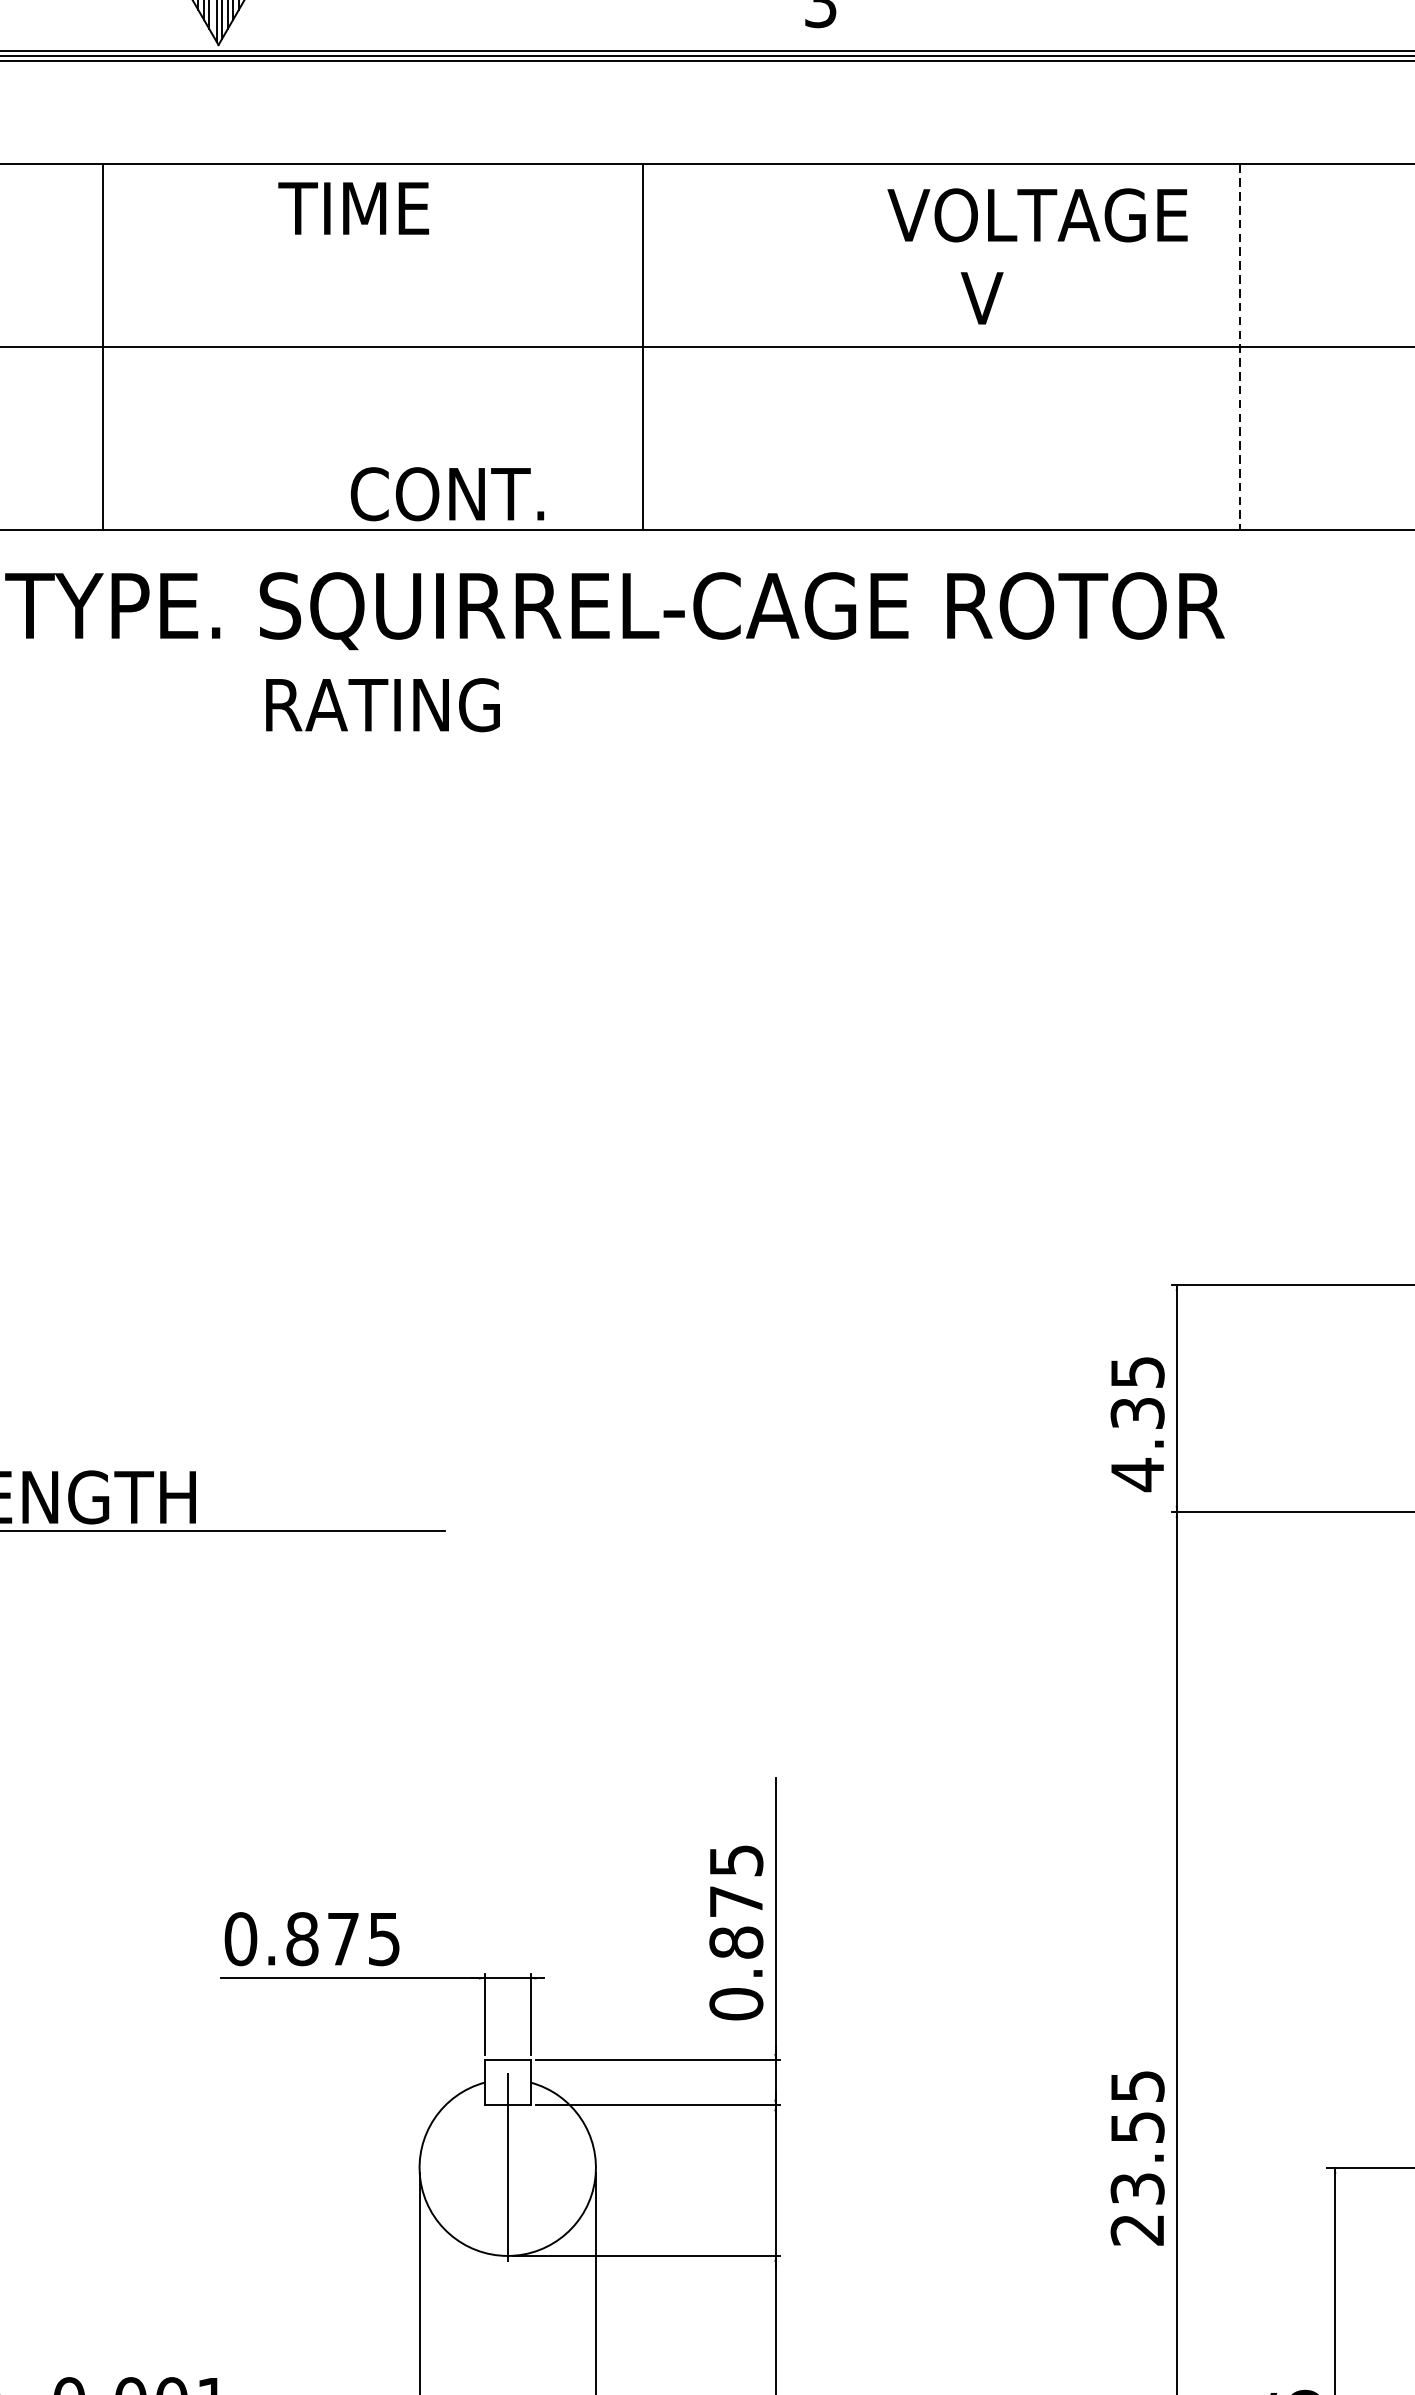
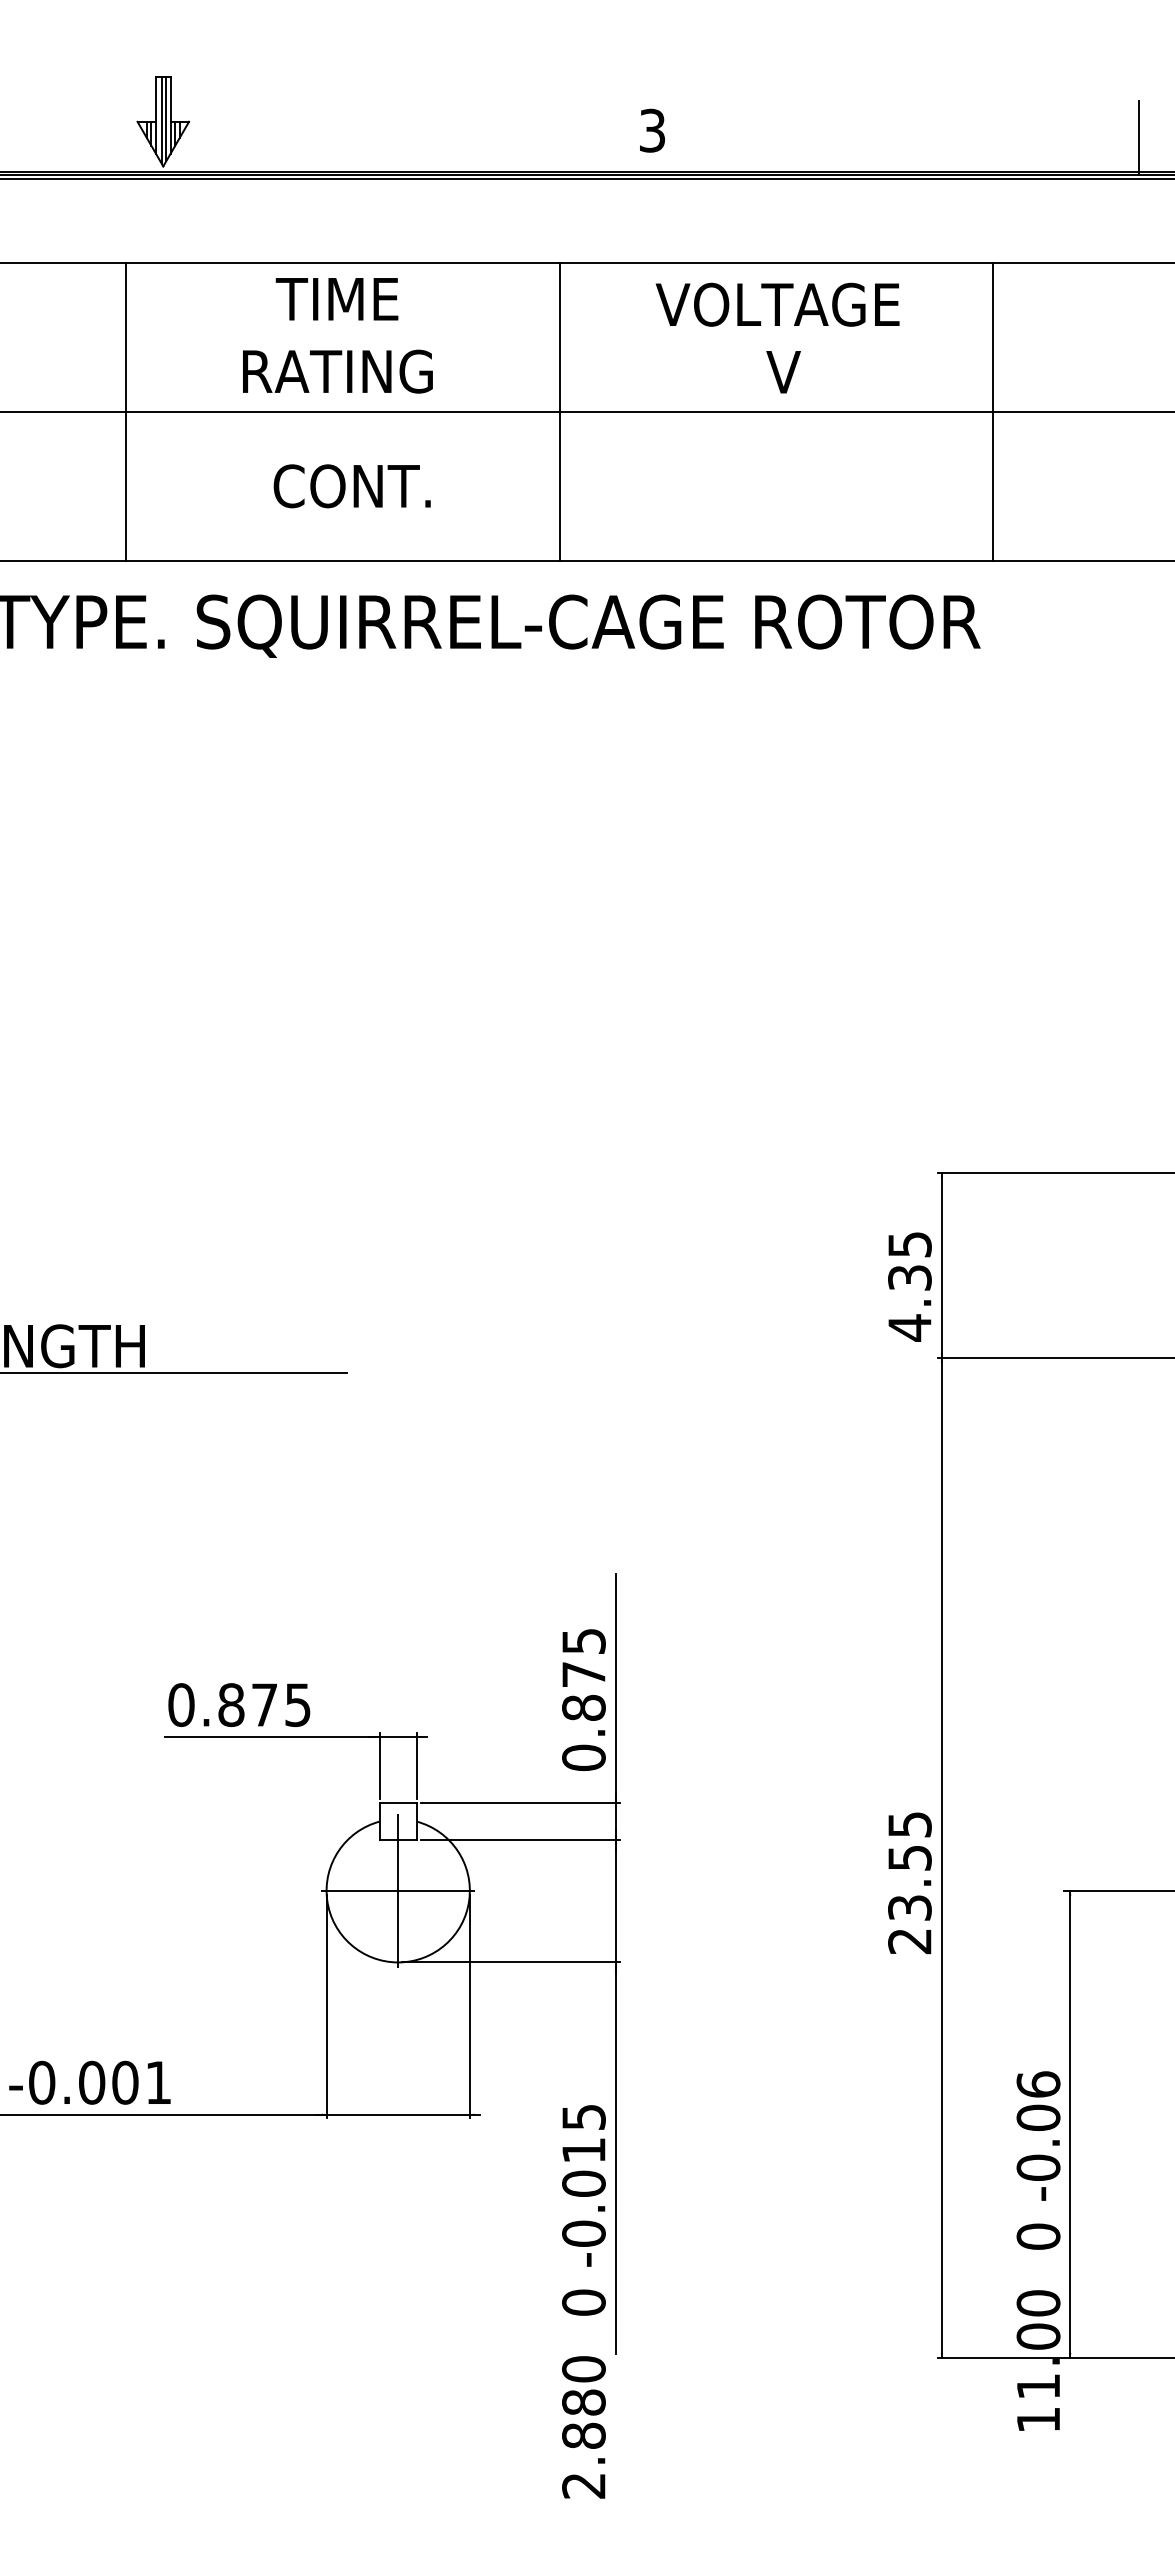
text: (352, 208) -> (336, 299), moved
text: (1037, 215) -> (777, 304), moved
line: (103, 346) -> (126, 411), moved
line: (642, 346) -> (559, 411), moved
line: (1240, 346) -> (993, 411), dashed -> solid
text: (446, 494) -> (351, 486), moved
text: (382, 704) -> (337, 371), moved
line: (508, 2167) -> (398, 1890), added

